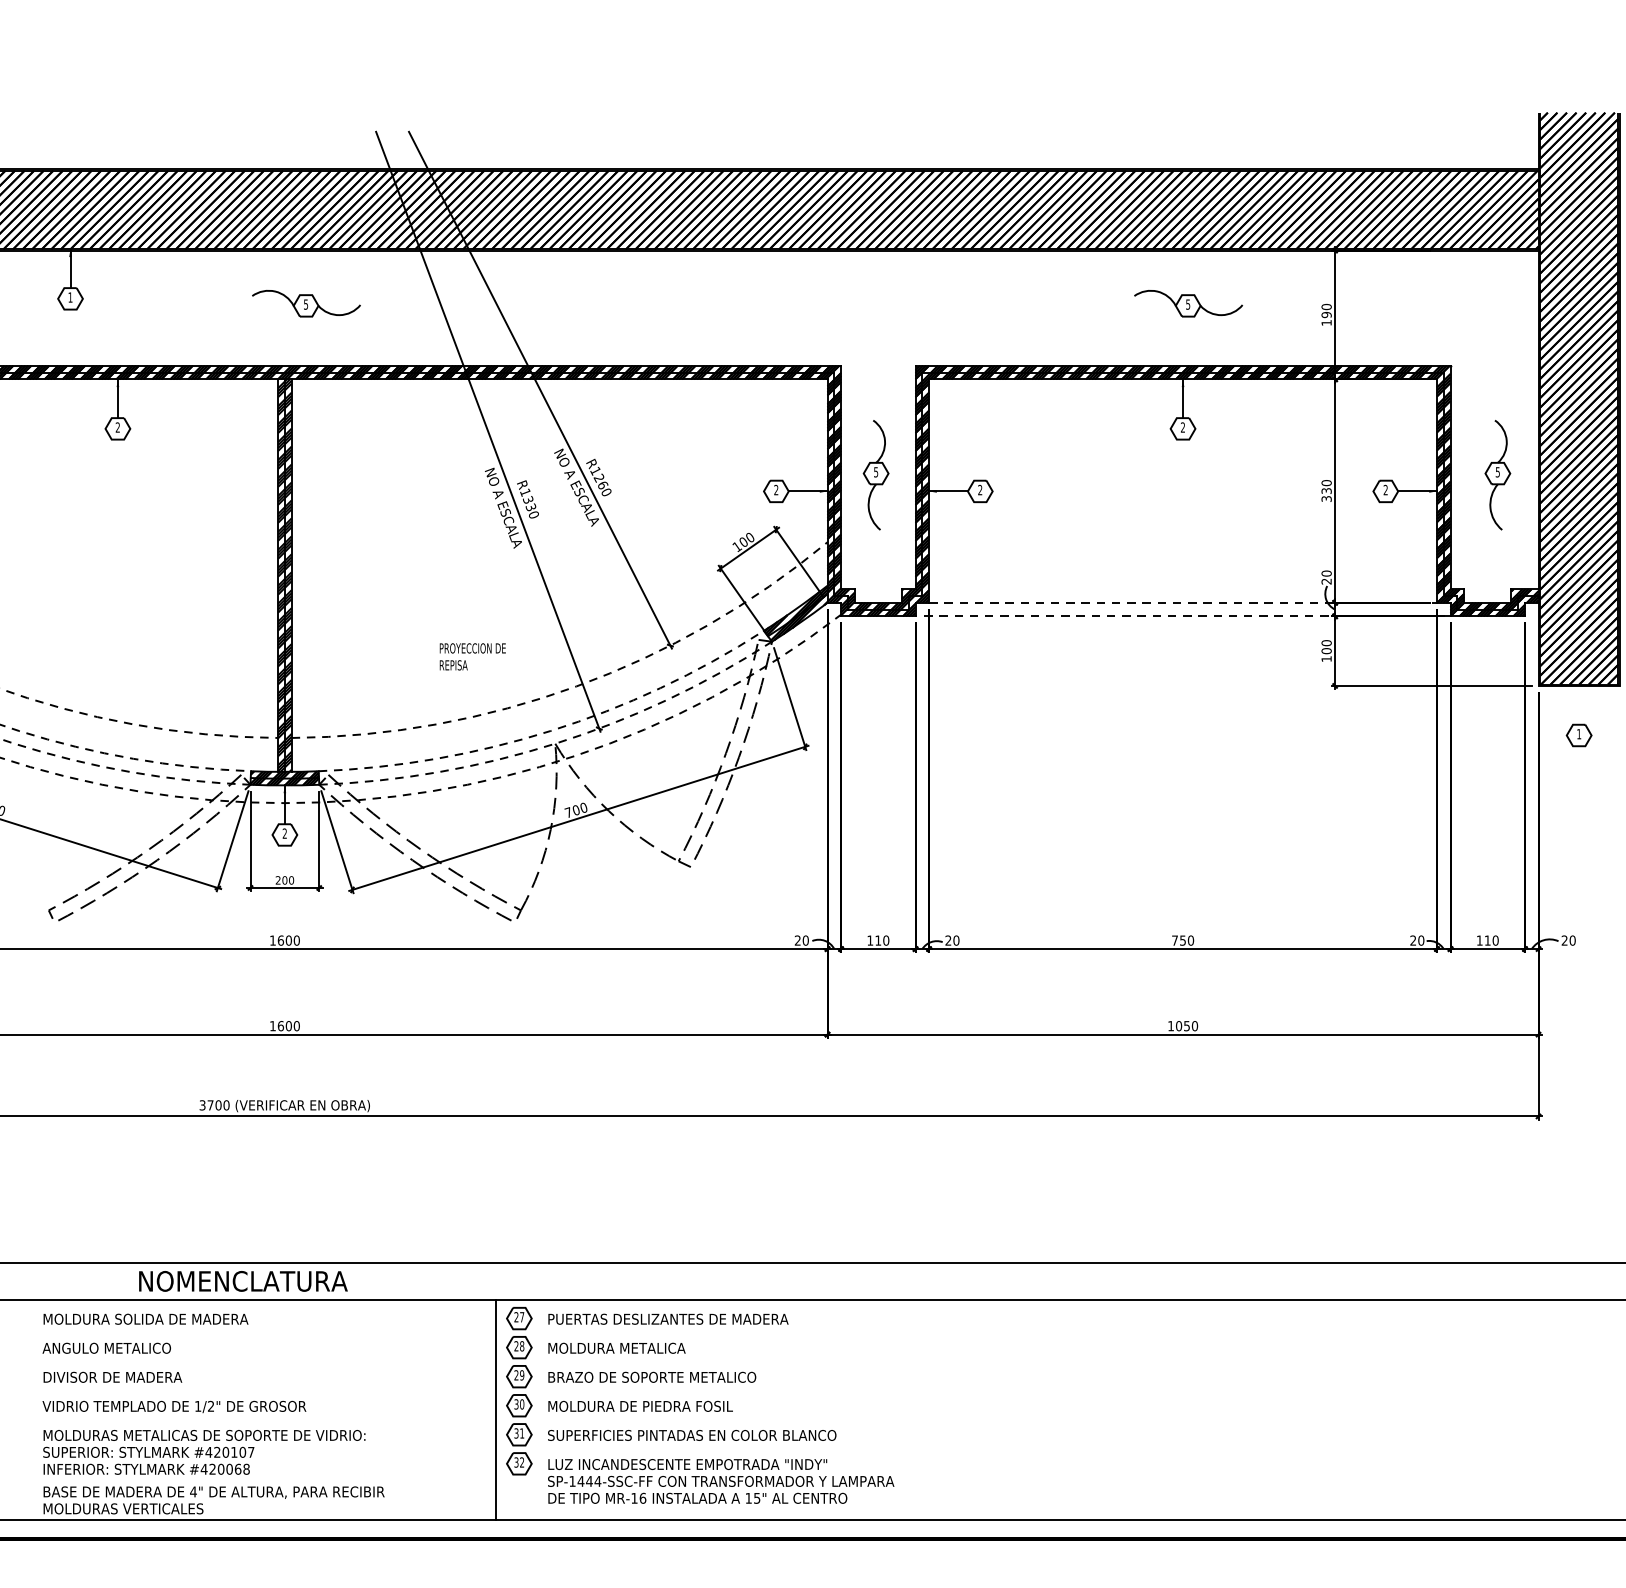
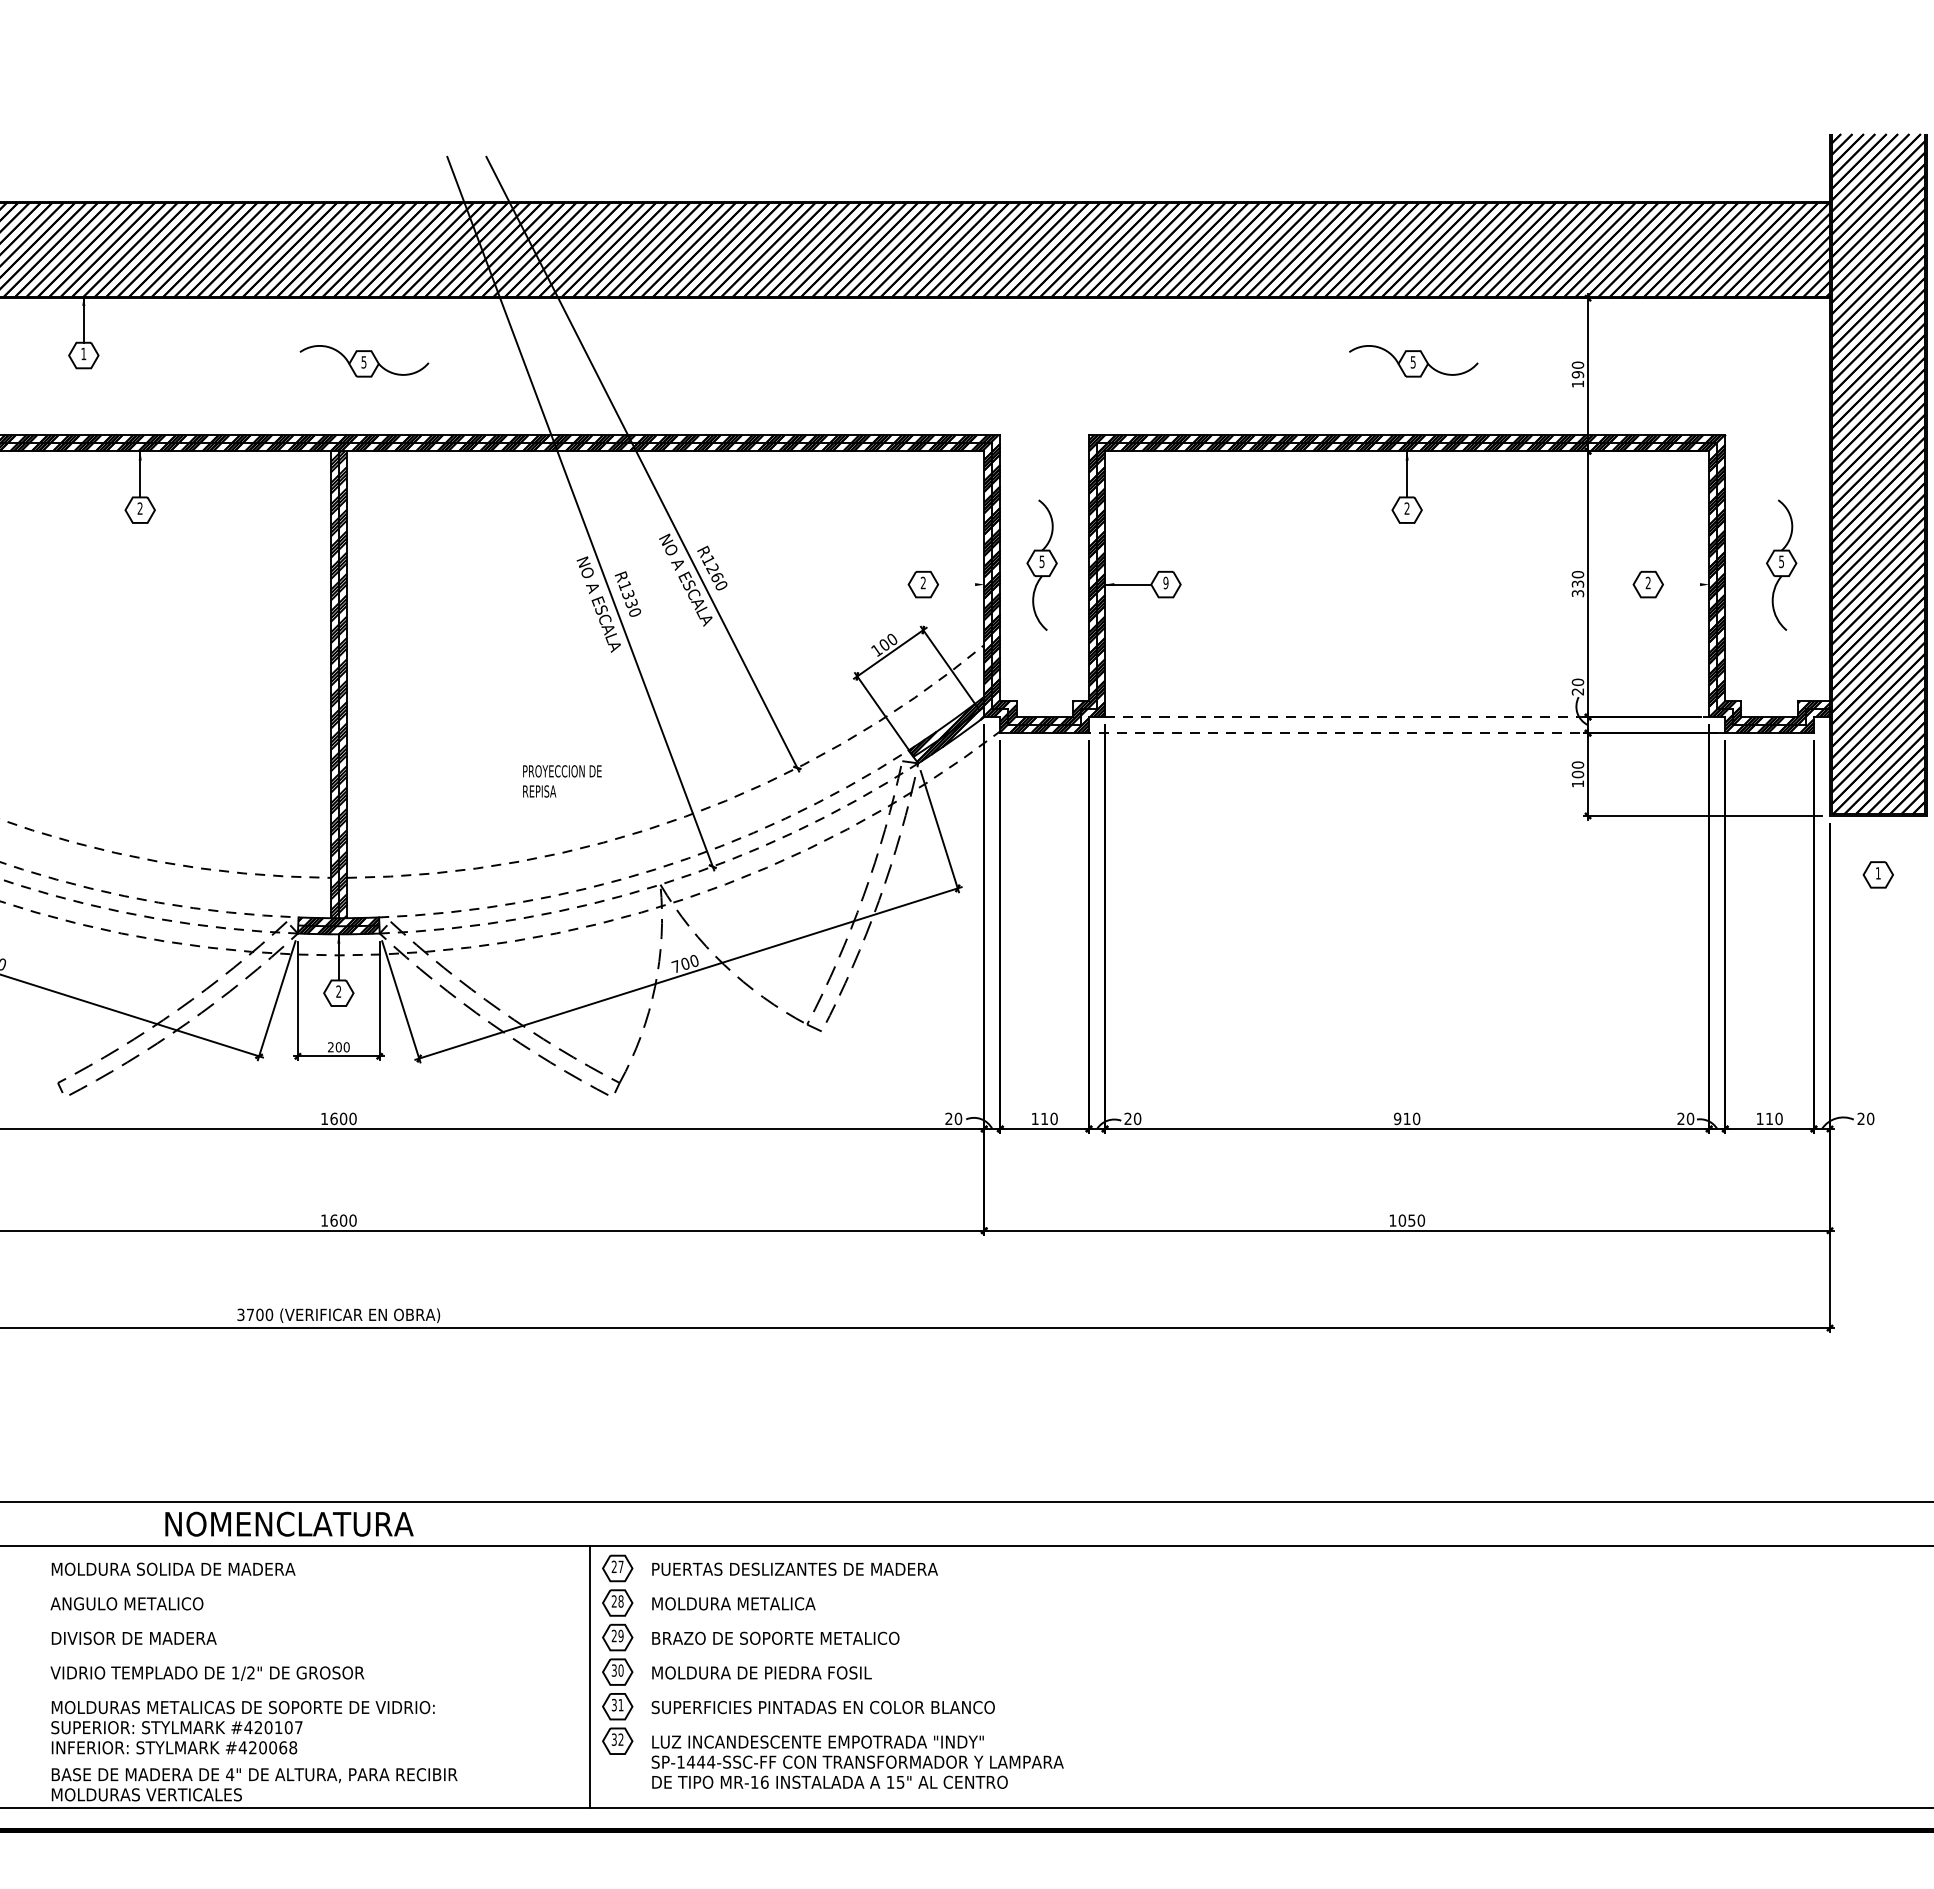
text: (979, 490) -> (1165, 583), 2 -> 9
line: (808, 491) -> (961, 584), removed
line: (1417, 491) -> (1686, 584), removed
text: (1178, 940) -> (1401, 1118), 750 -> 910

